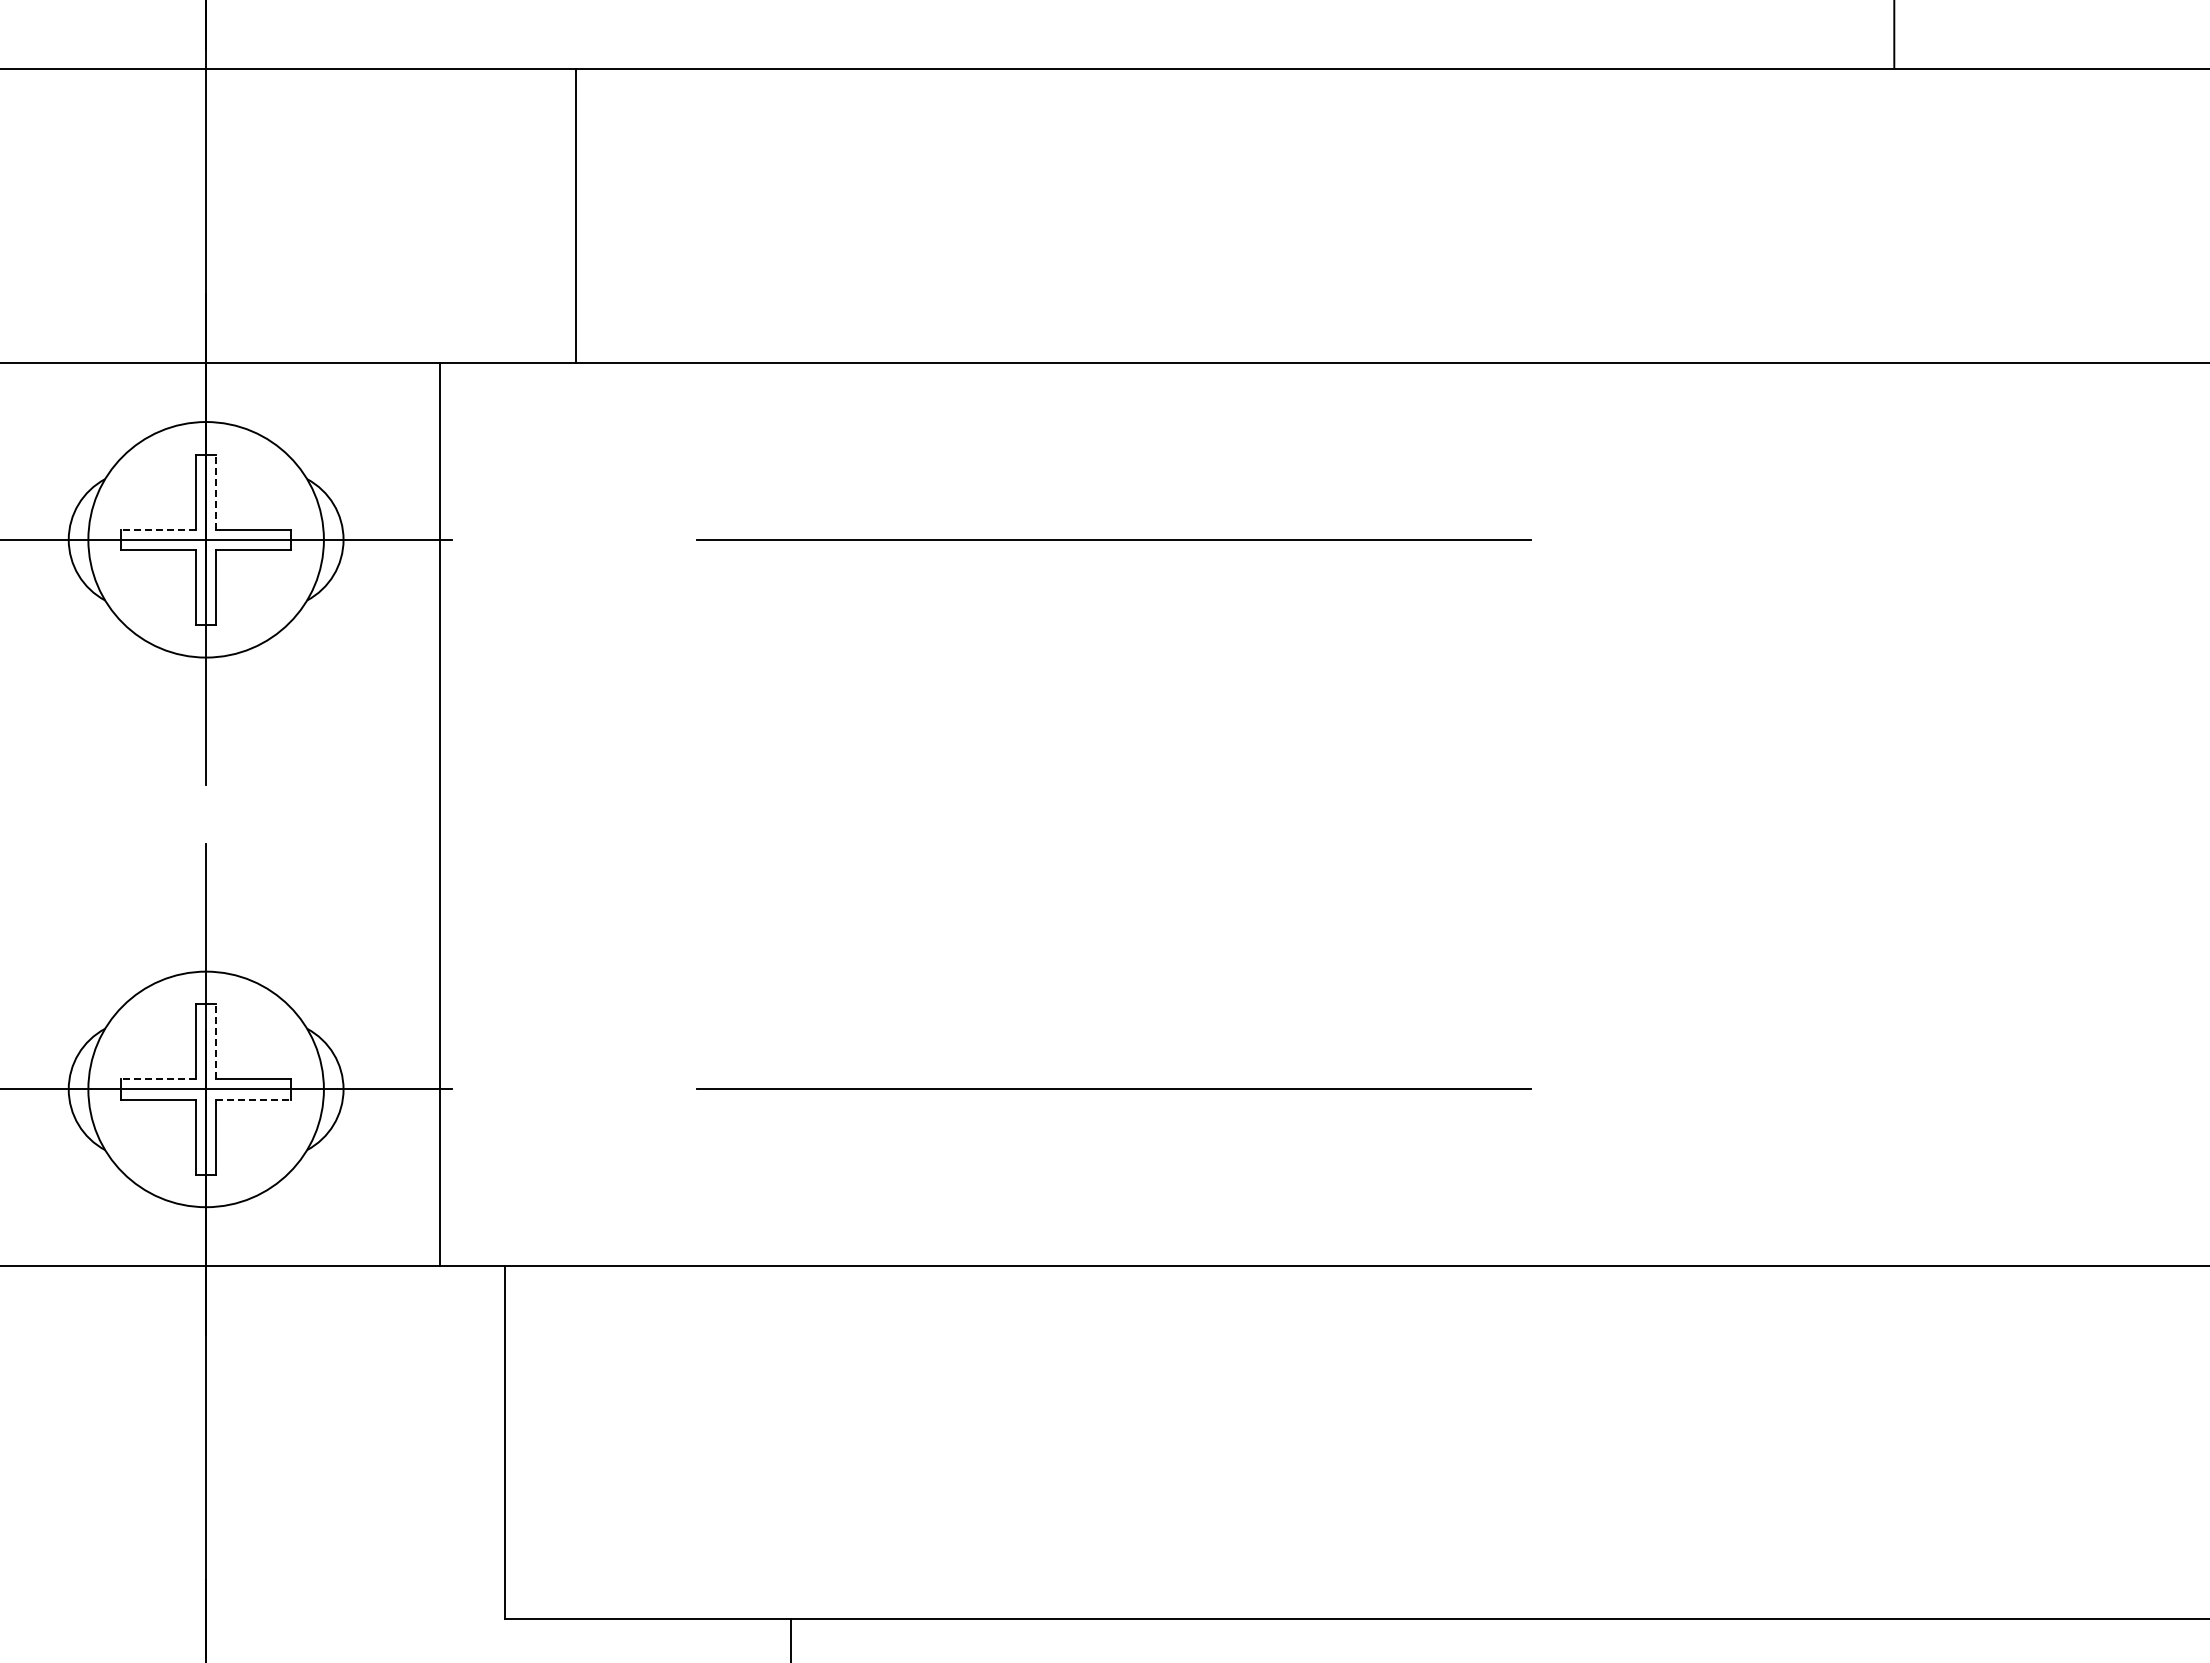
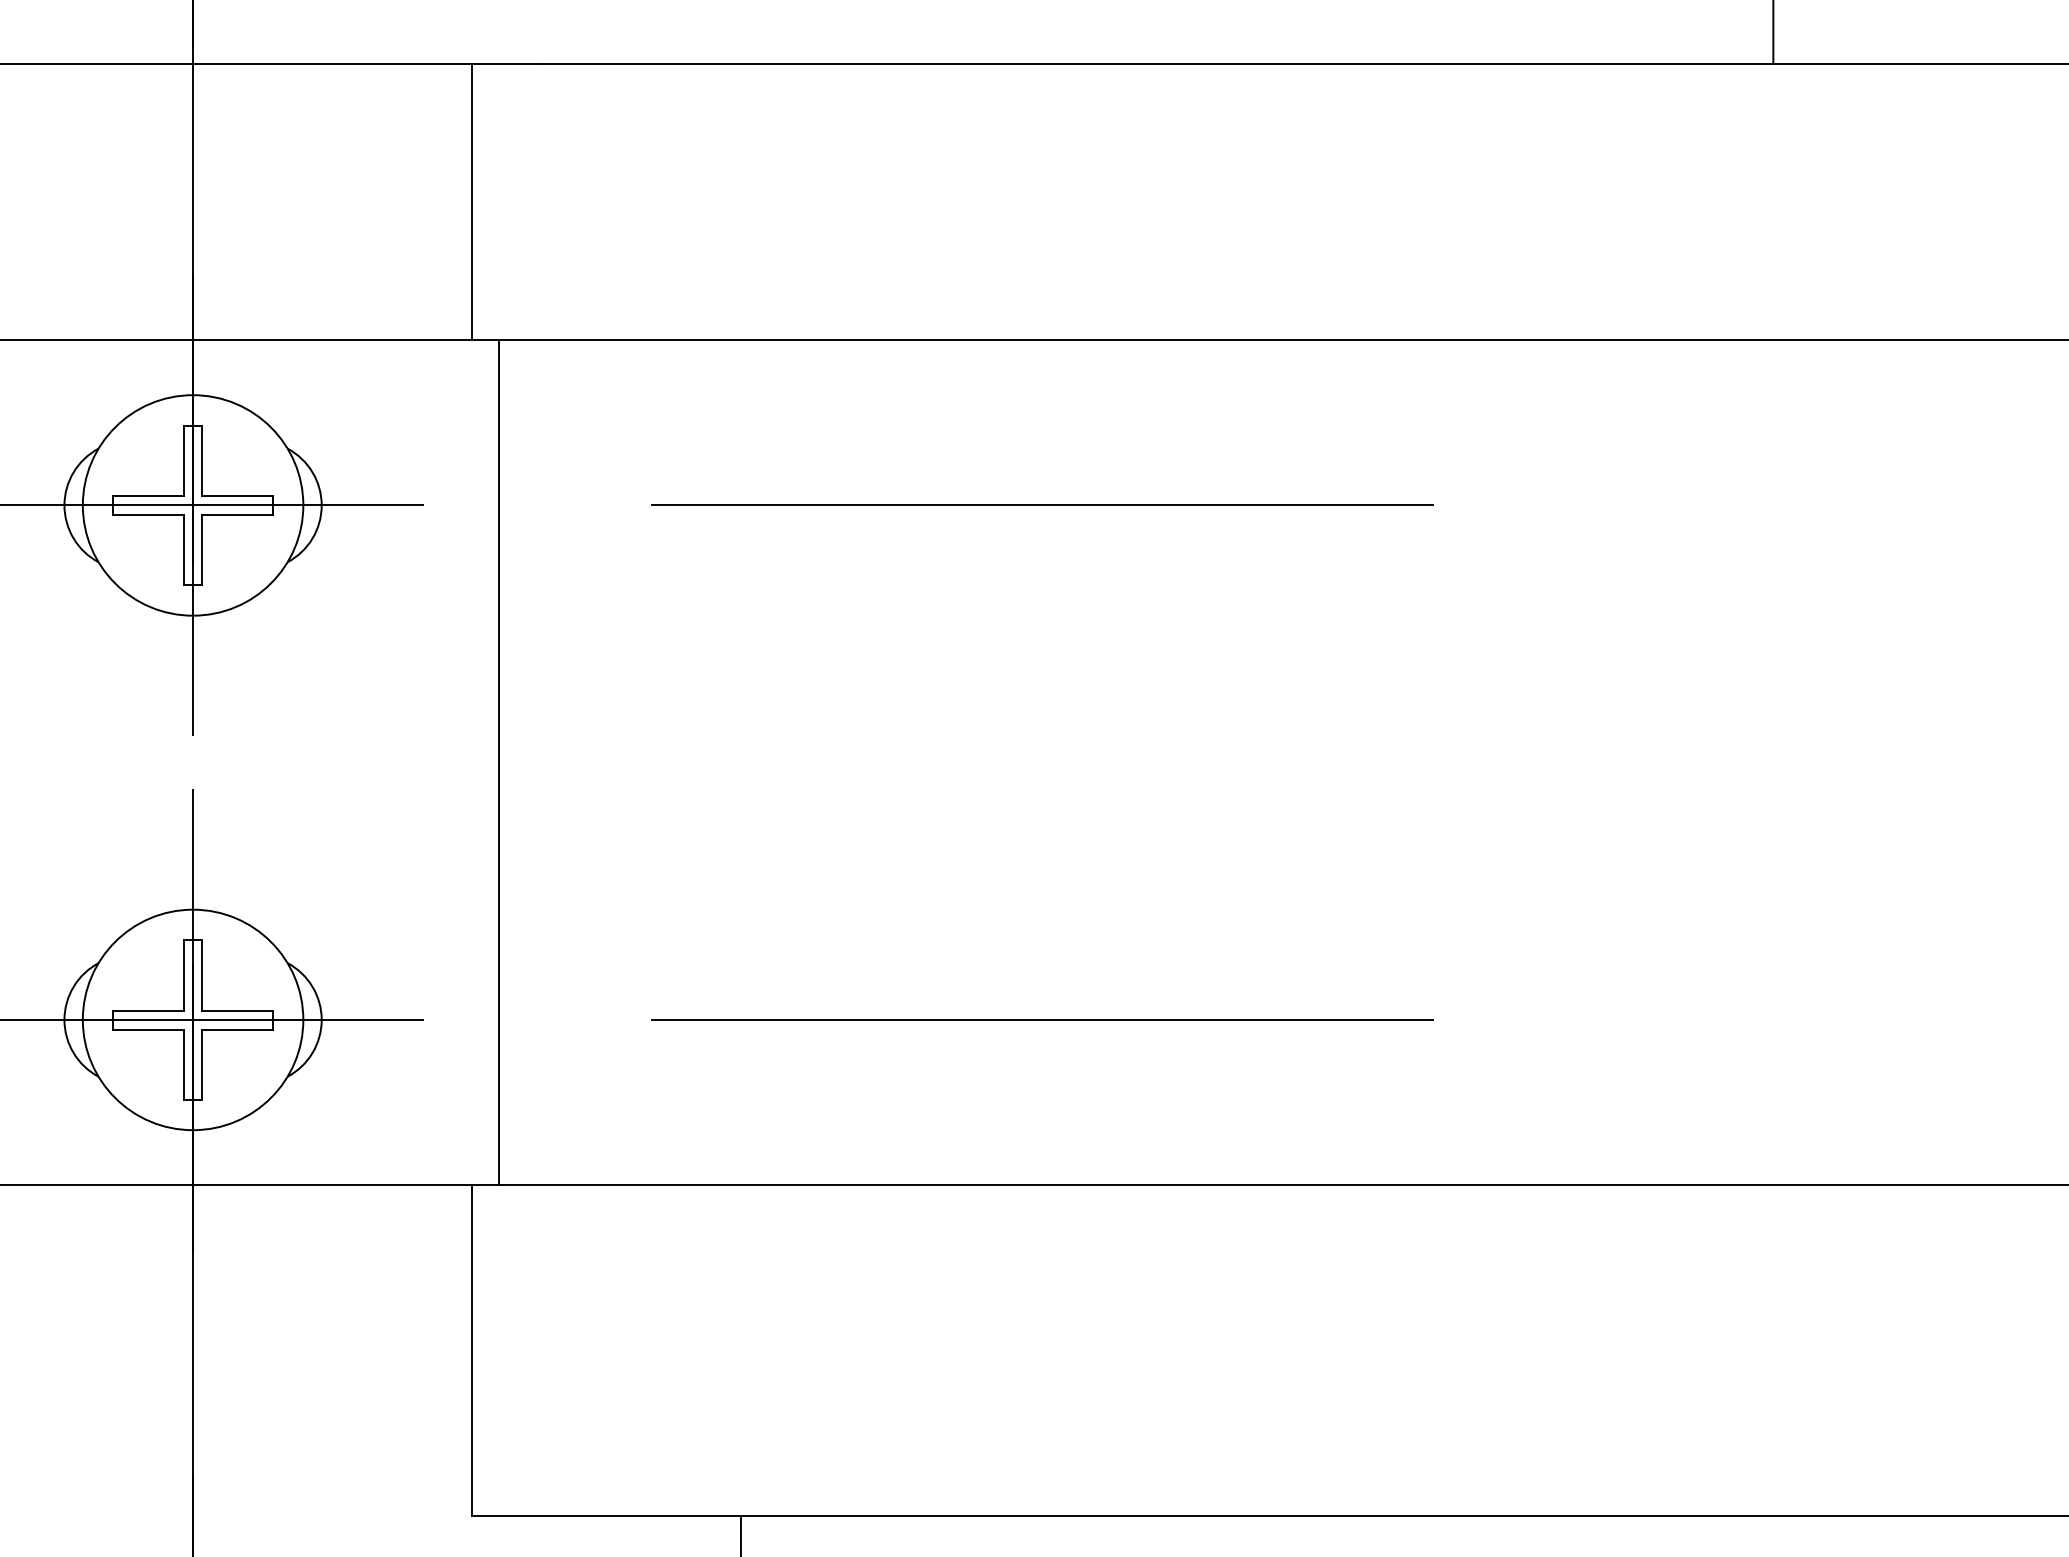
line: (575, 215) -> (472, 201), moved
line: (216, 492) -> (202, 461), dashed -> solid
line: (157, 529) -> (147, 495), dashed -> solid
line: (440, 814) -> (499, 762), moved
line: (216, 1041) -> (202, 975), dashed -> solid
line: (157, 1079) -> (147, 1010), dashed -> solid
line: (253, 1099) -> (237, 1029), dashed -> solid

